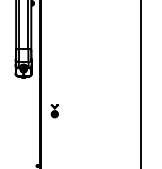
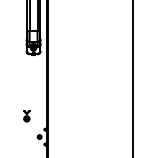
part: (54, 111) -> (26, 116), moved

